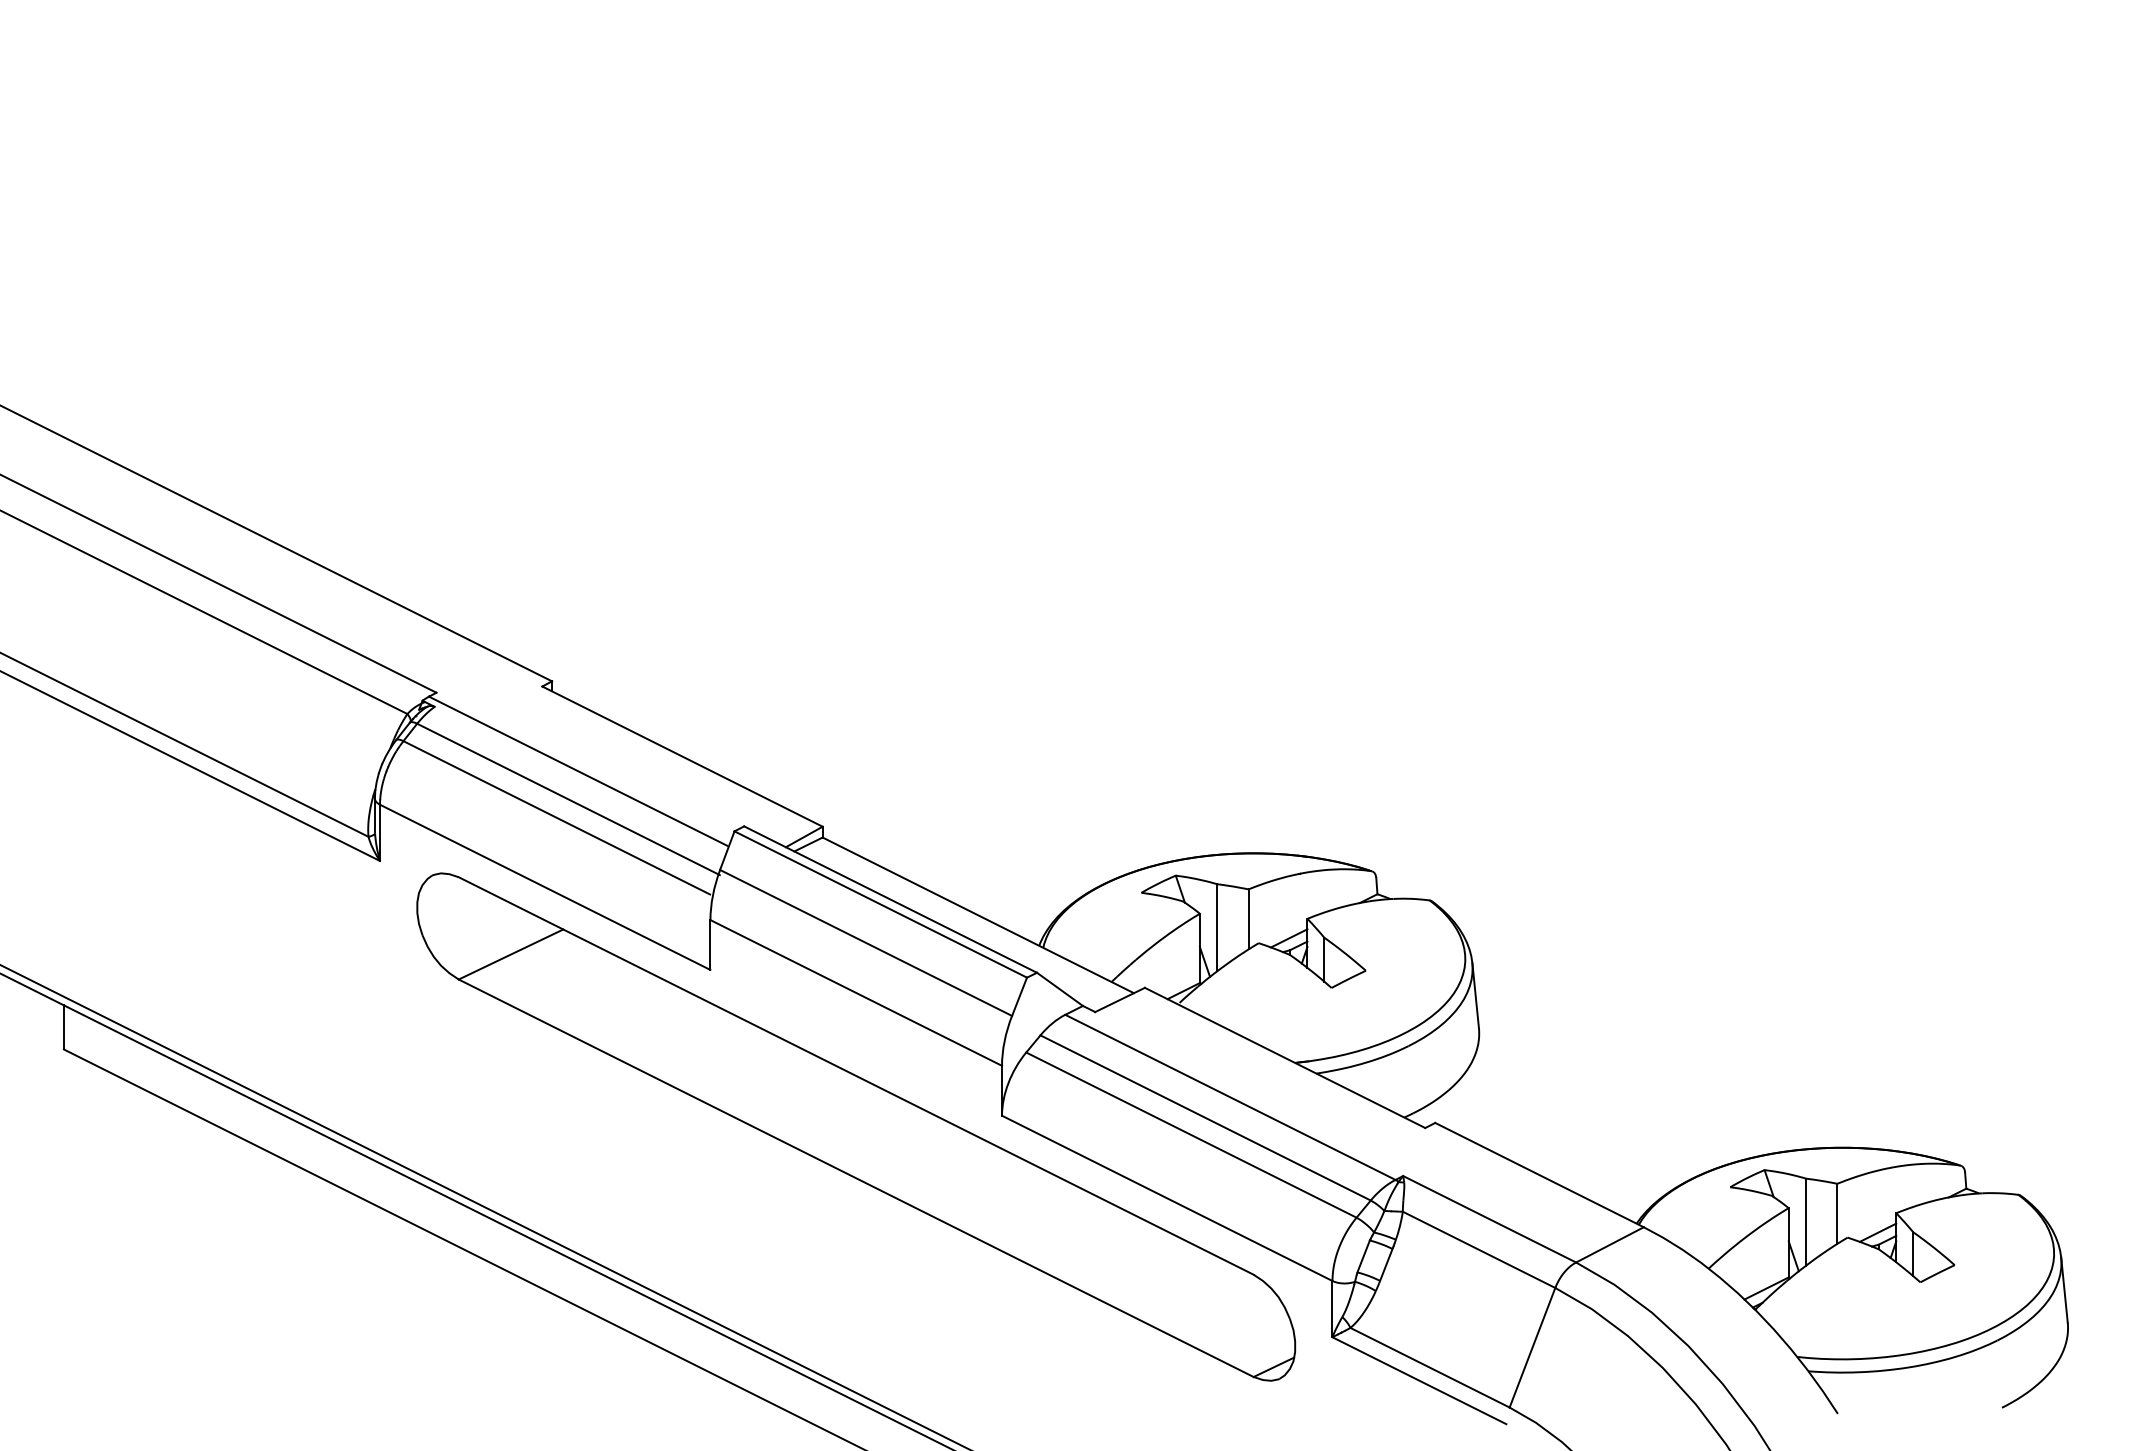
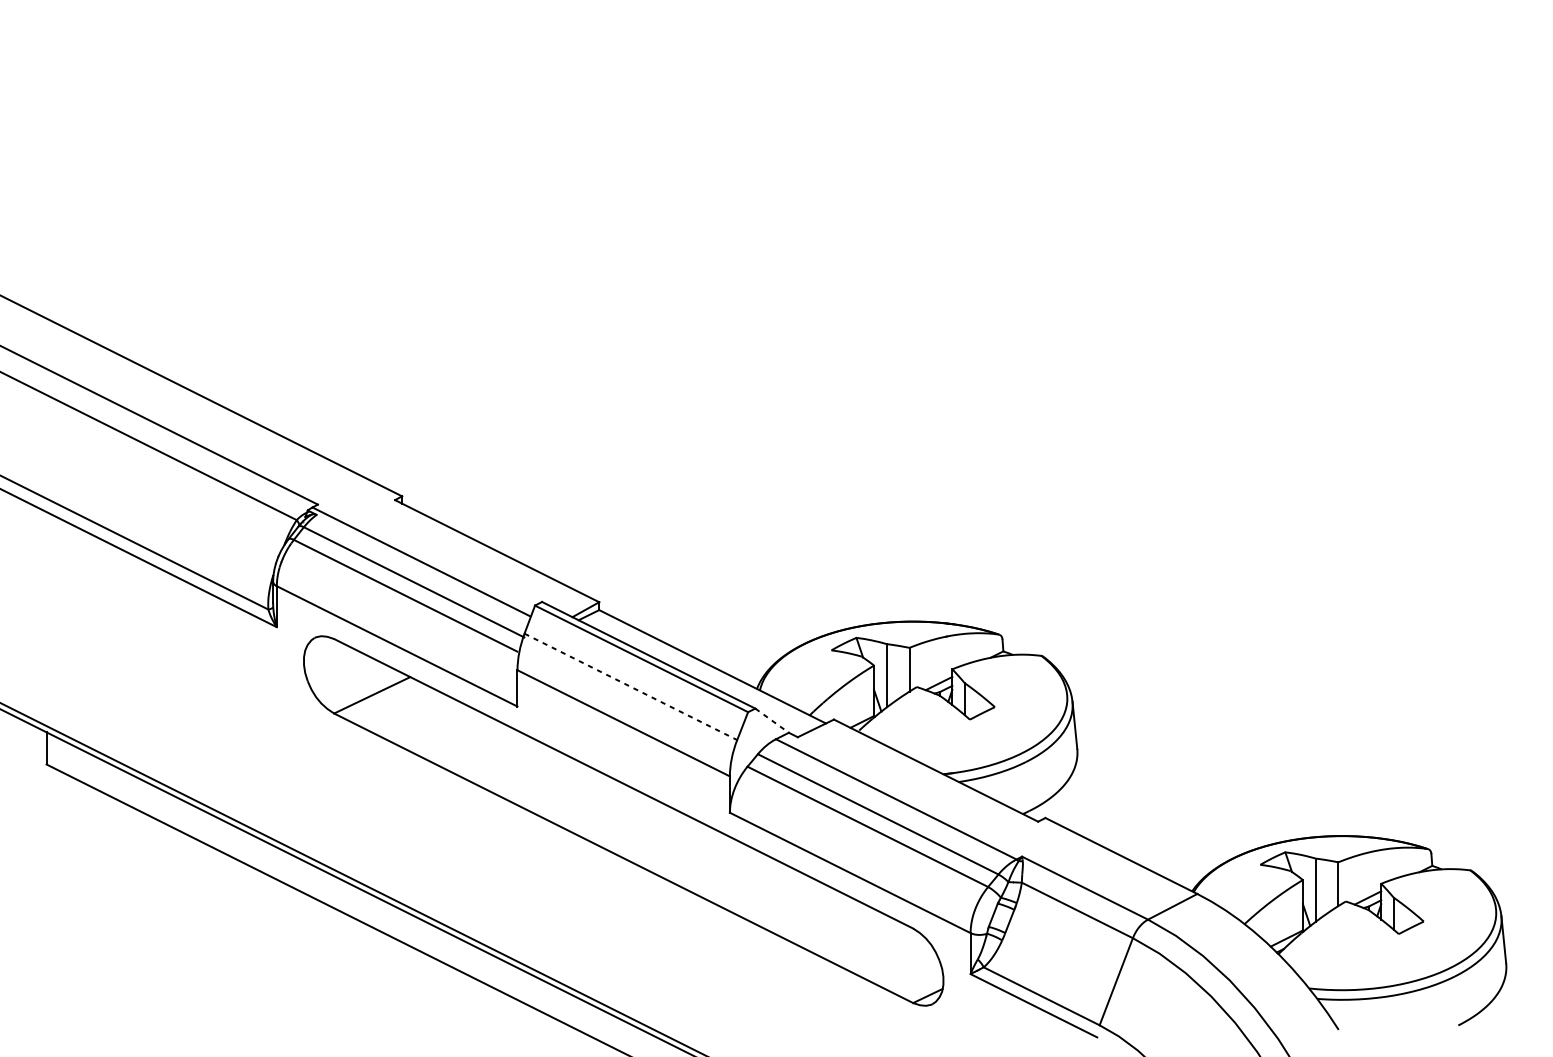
line: (866, 943) -> (631, 687), solid -> dashed
line: (1060, 989) -> (772, 720), solid -> dashed

